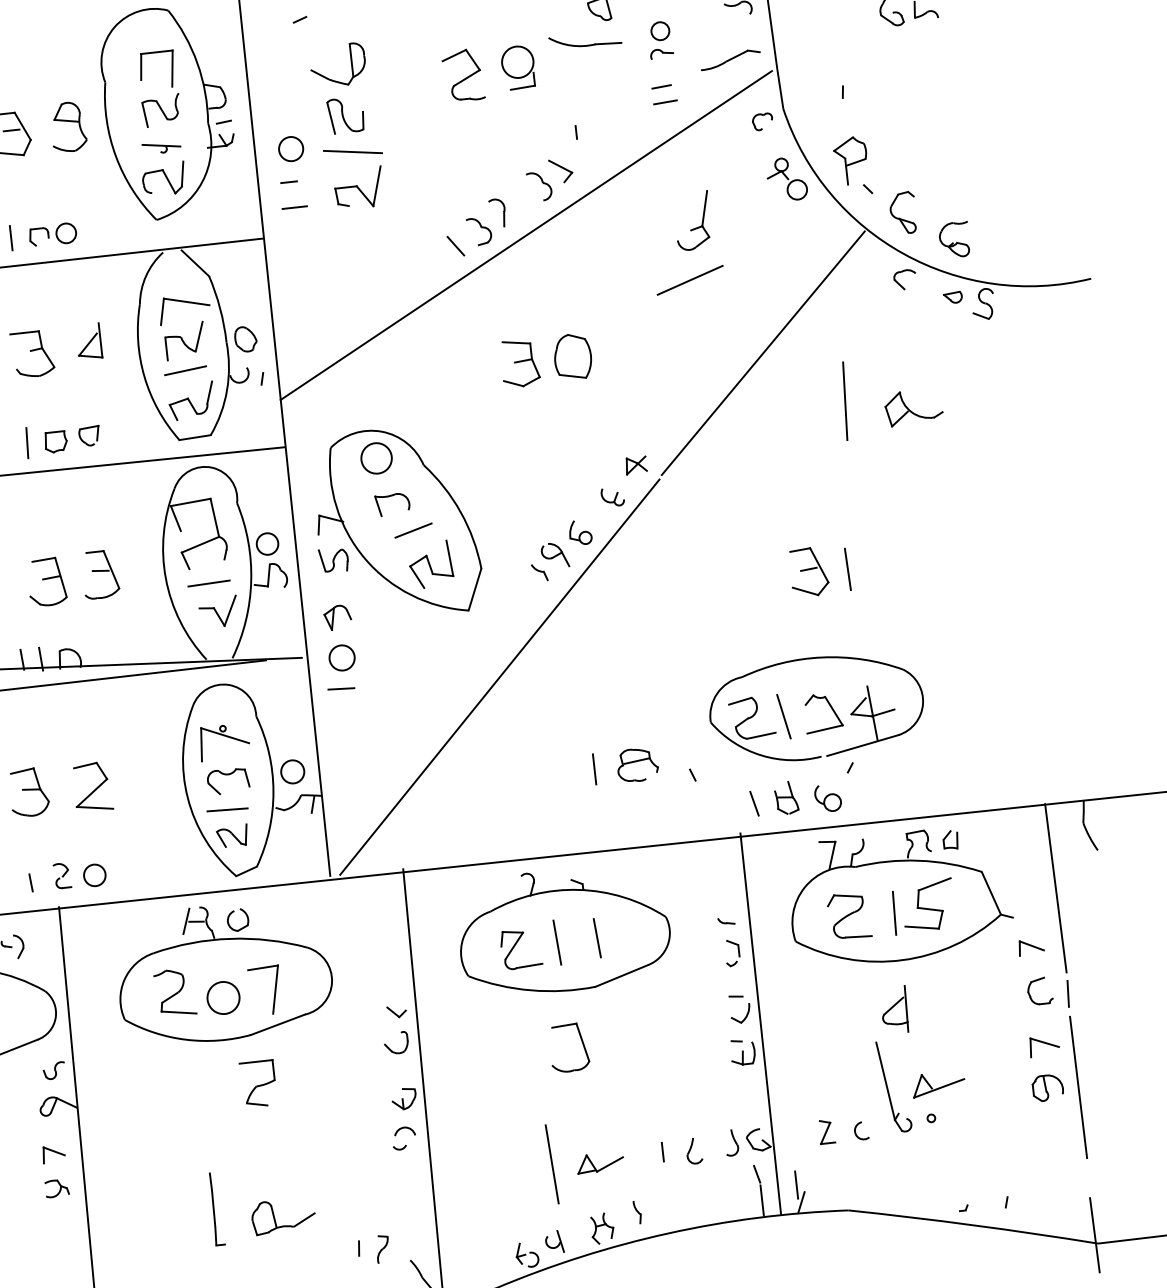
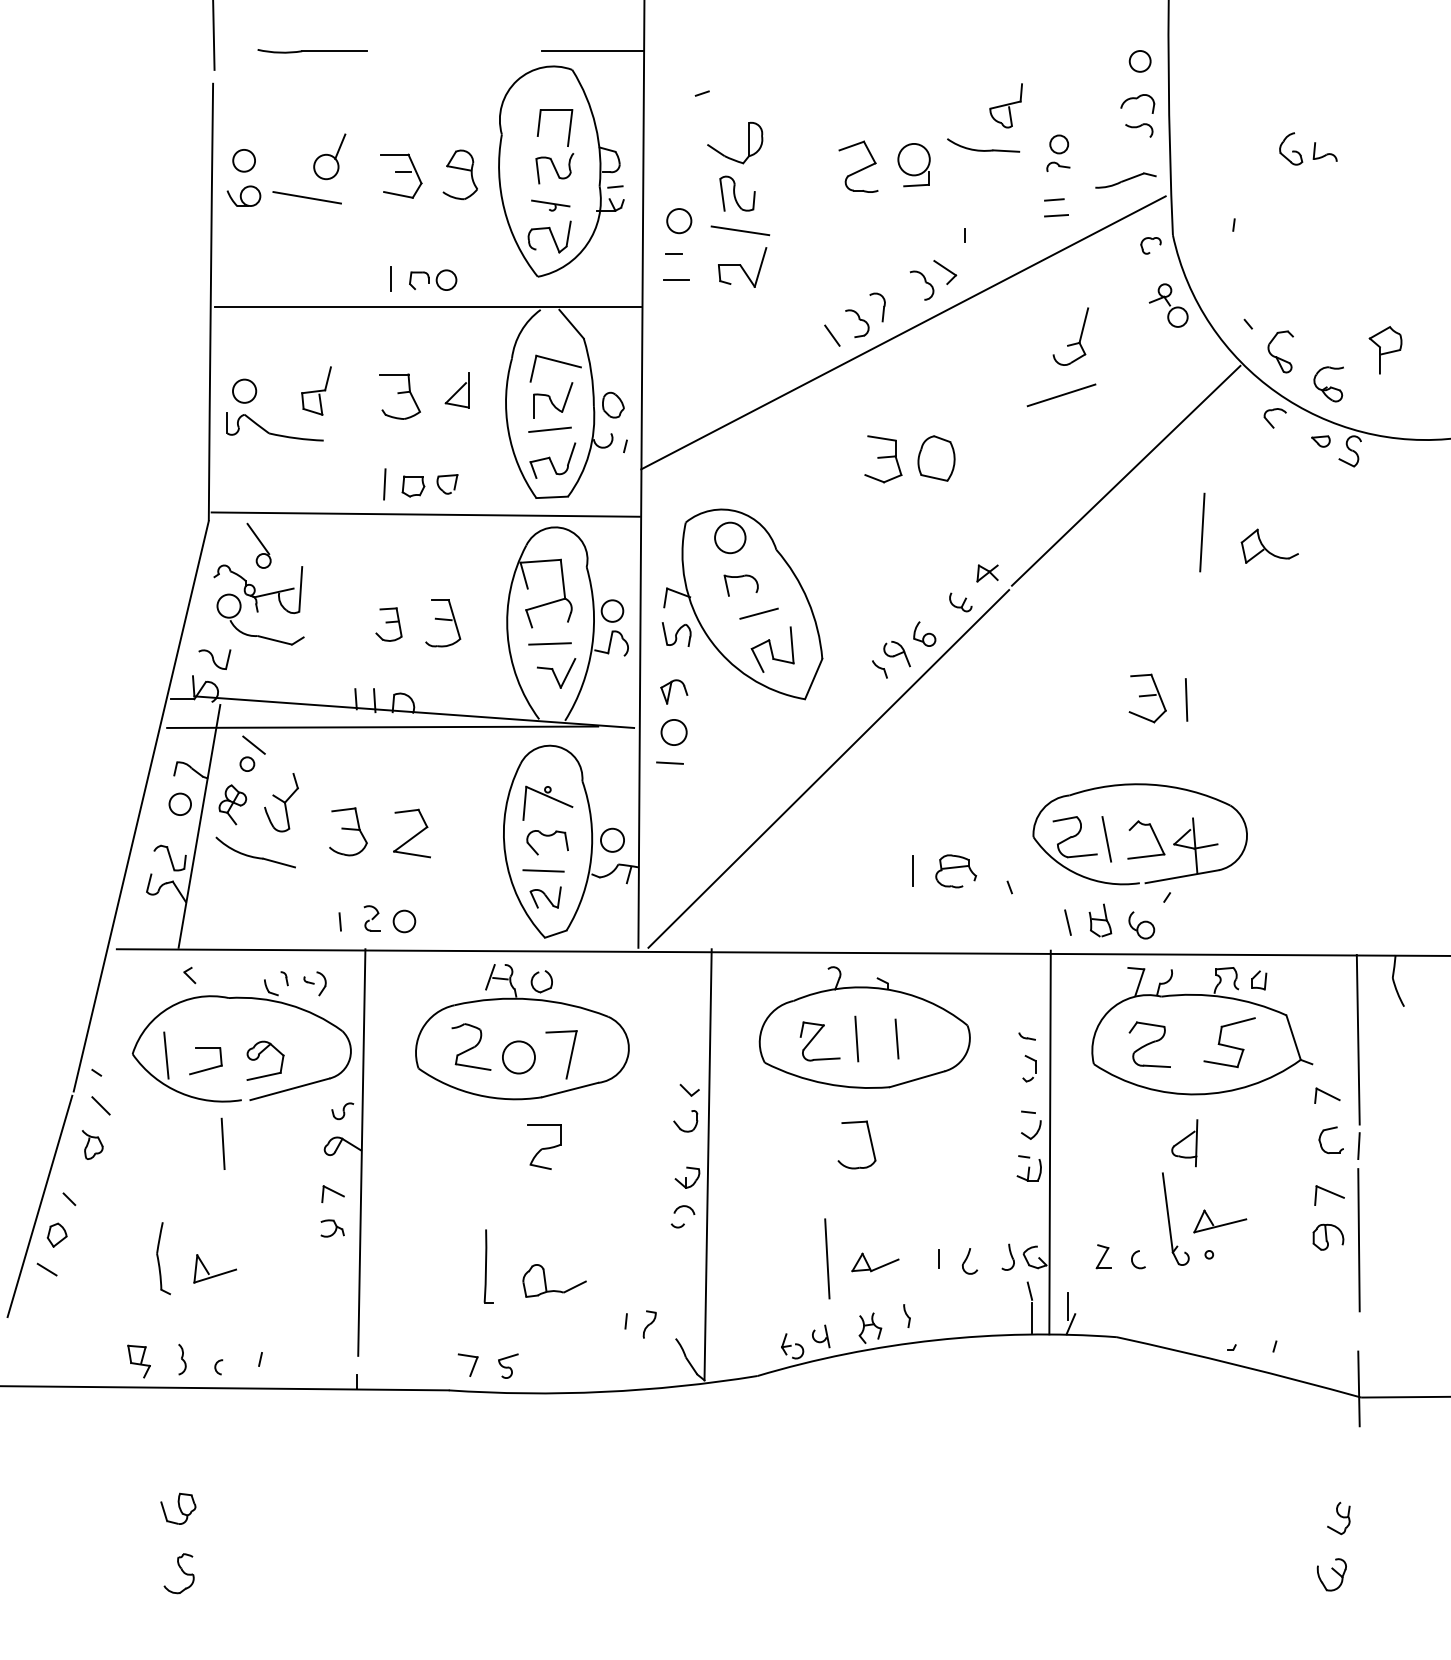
part: (851, 161) -> (1385, 350), moved
part: (46, 581) -> (388, 624), size x0.7
line: (893, 912) -> (1194, 1046), removed

